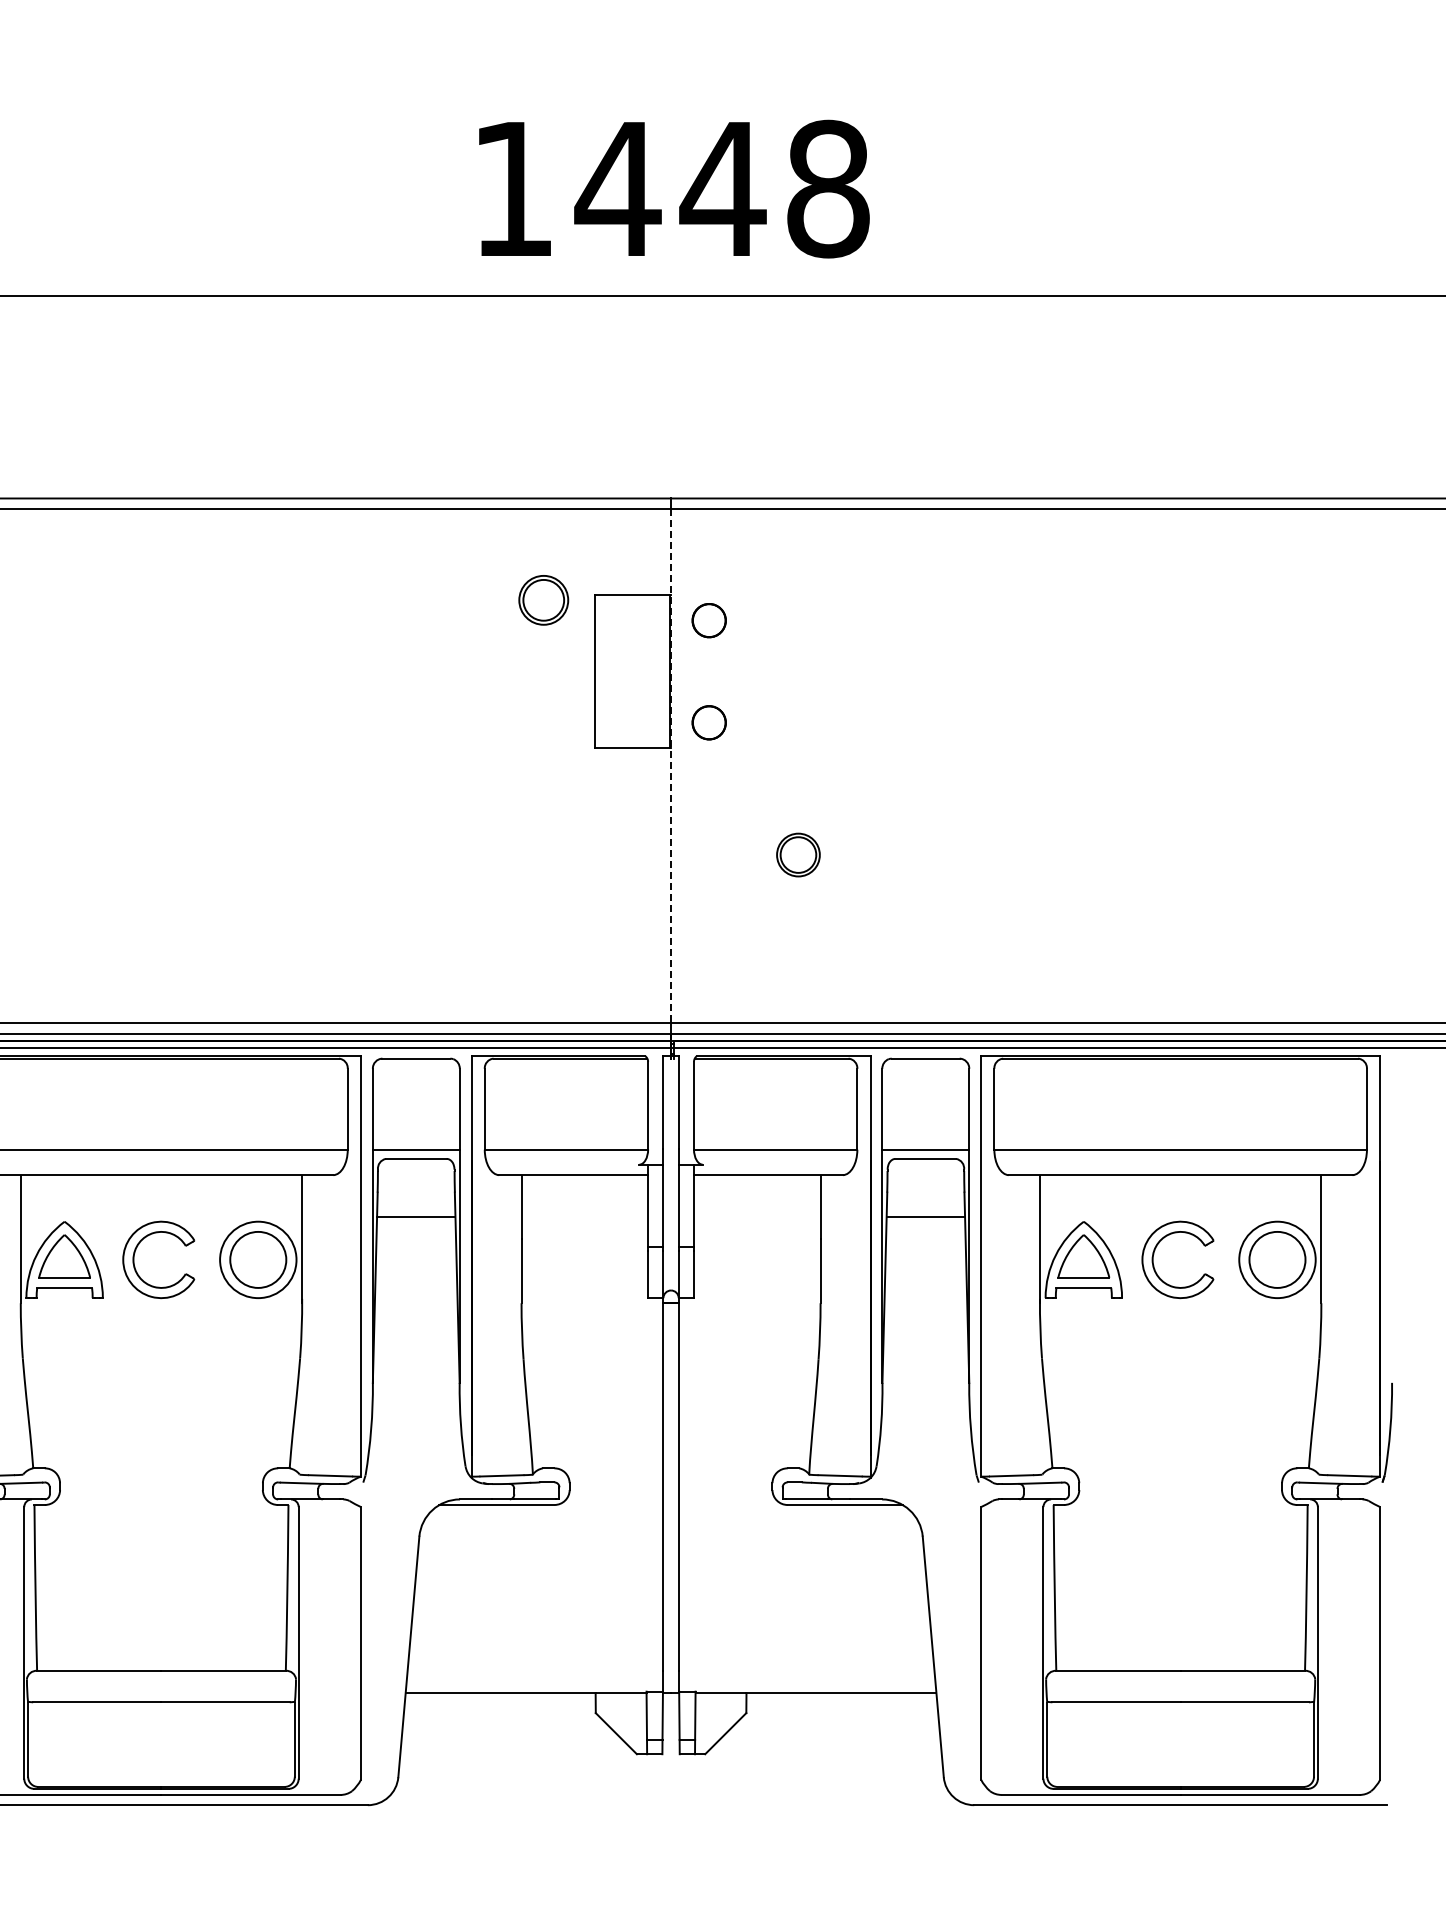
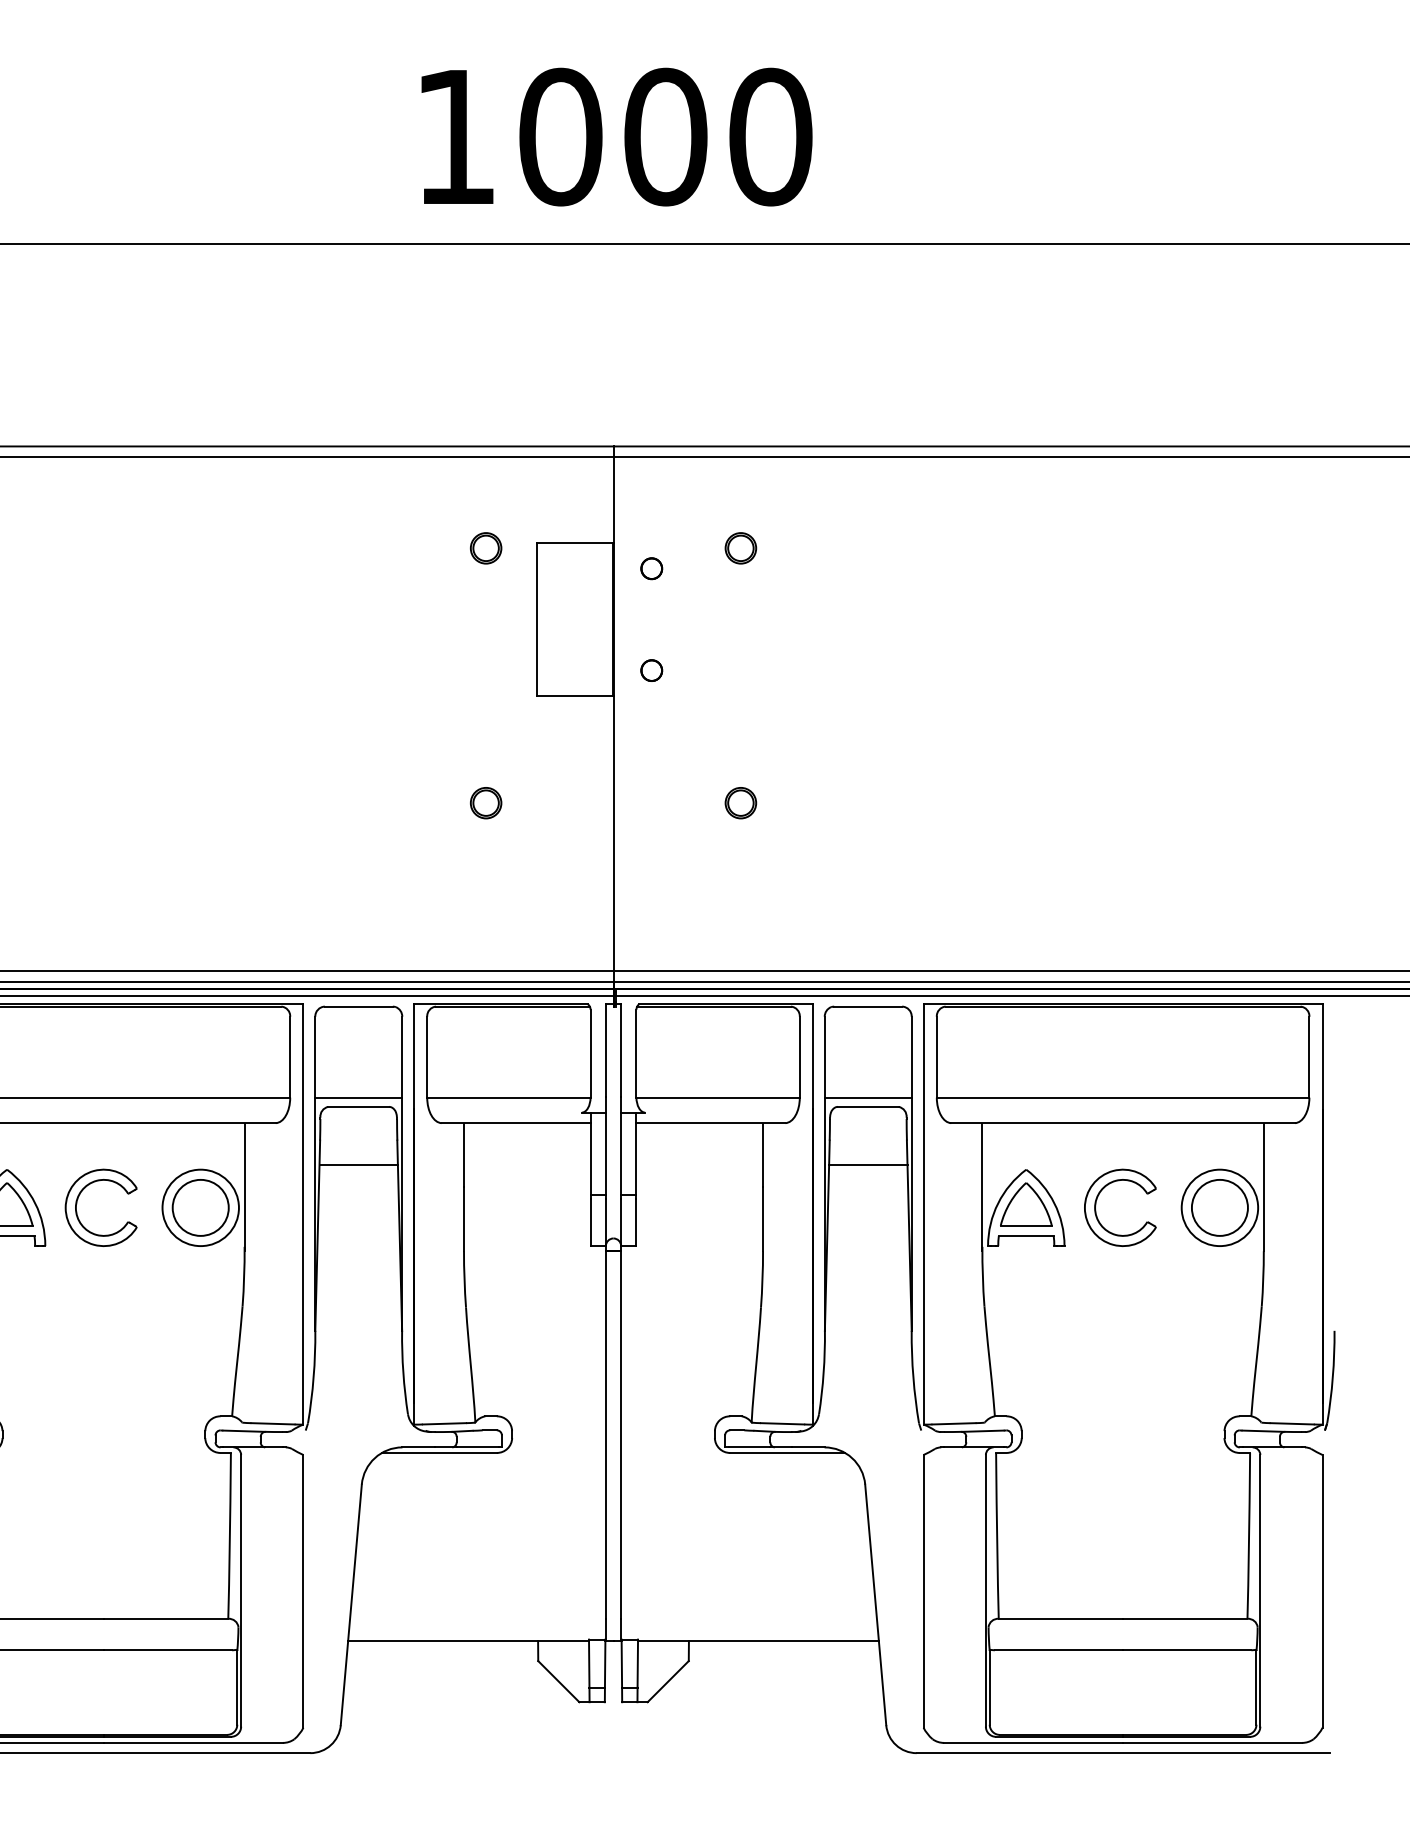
text: (722, 188) -> (664, 136), 1448 -> 1000
part: (543, 600) -> (485, 548), size x0.62
part: (798, 600) -> (740, 548), added
part: (709, 620) -> (651, 568), size x0.62
circle: (709, 722) -> (651, 670), size x0.62
line: (671, 766) -> (613, 714), dashed -> solid
part: (543, 855) -> (485, 803), added
part: (798, 855) -> (740, 803), size x0.71

